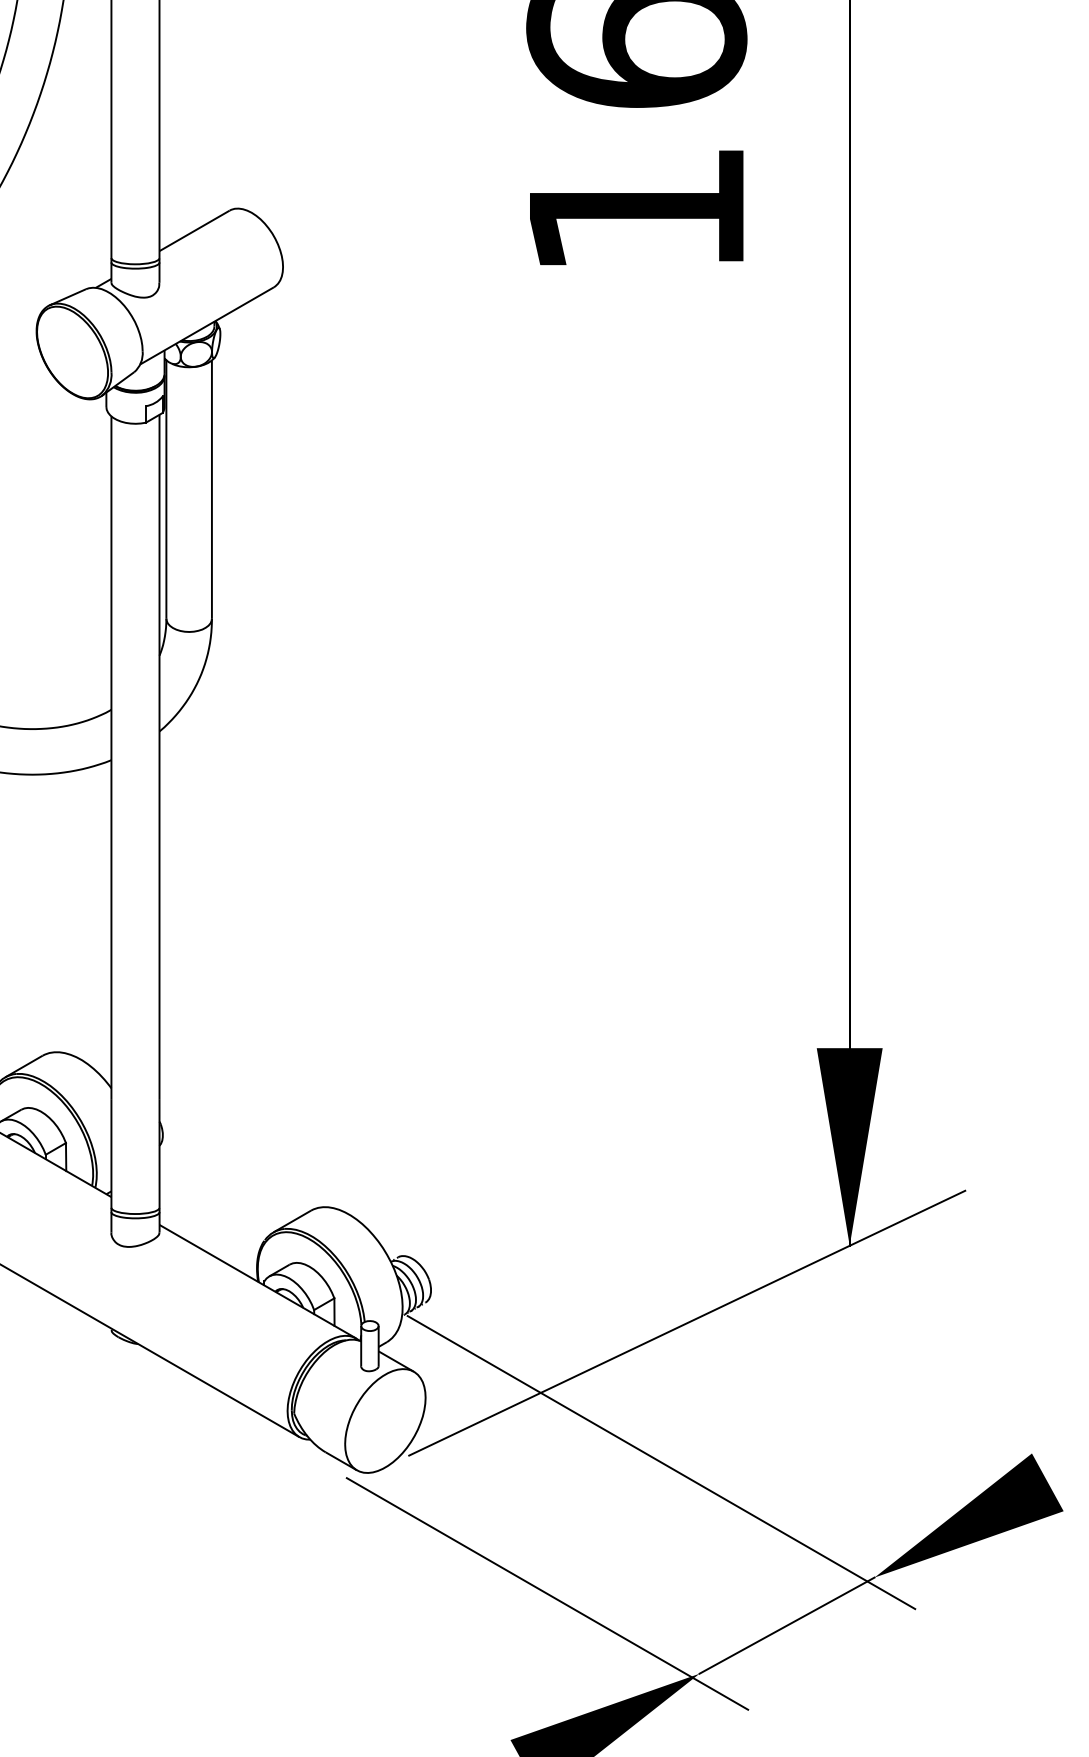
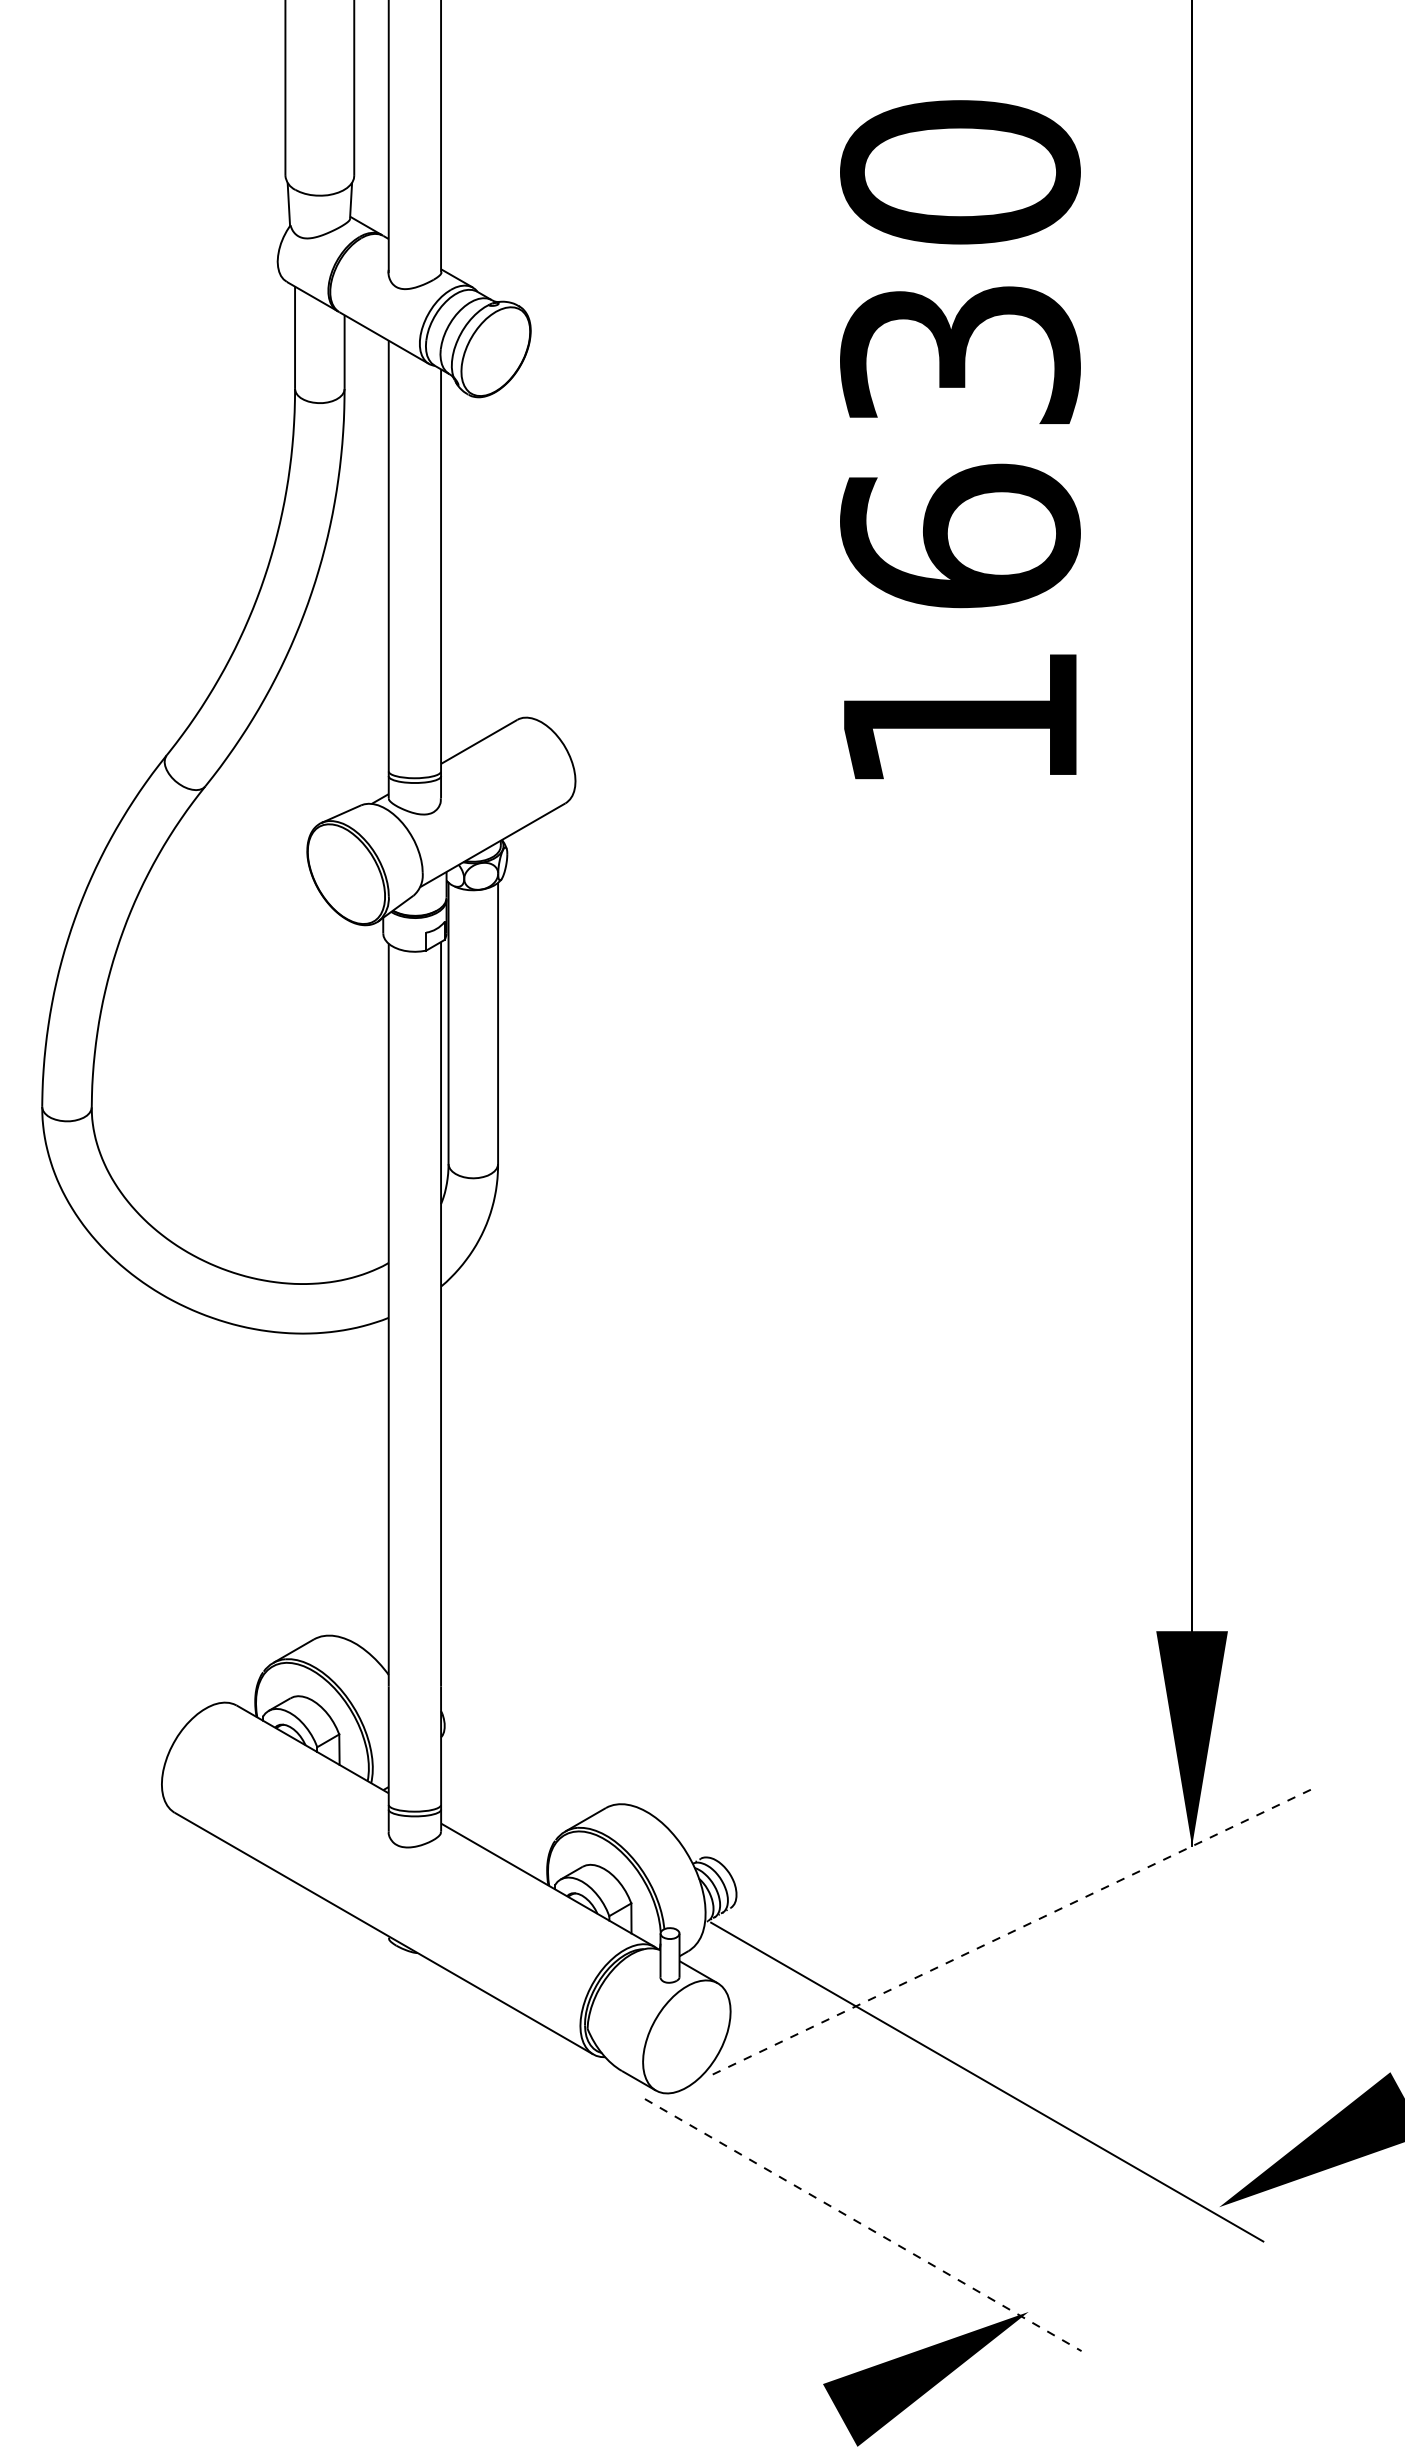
line: (687, 1323) -> (1015, 1930), solid -> dashed
line: (547, 1594) -> (863, 2225), solid -> dashed
line: (786, 1625) -> (1123, 2259), removed

